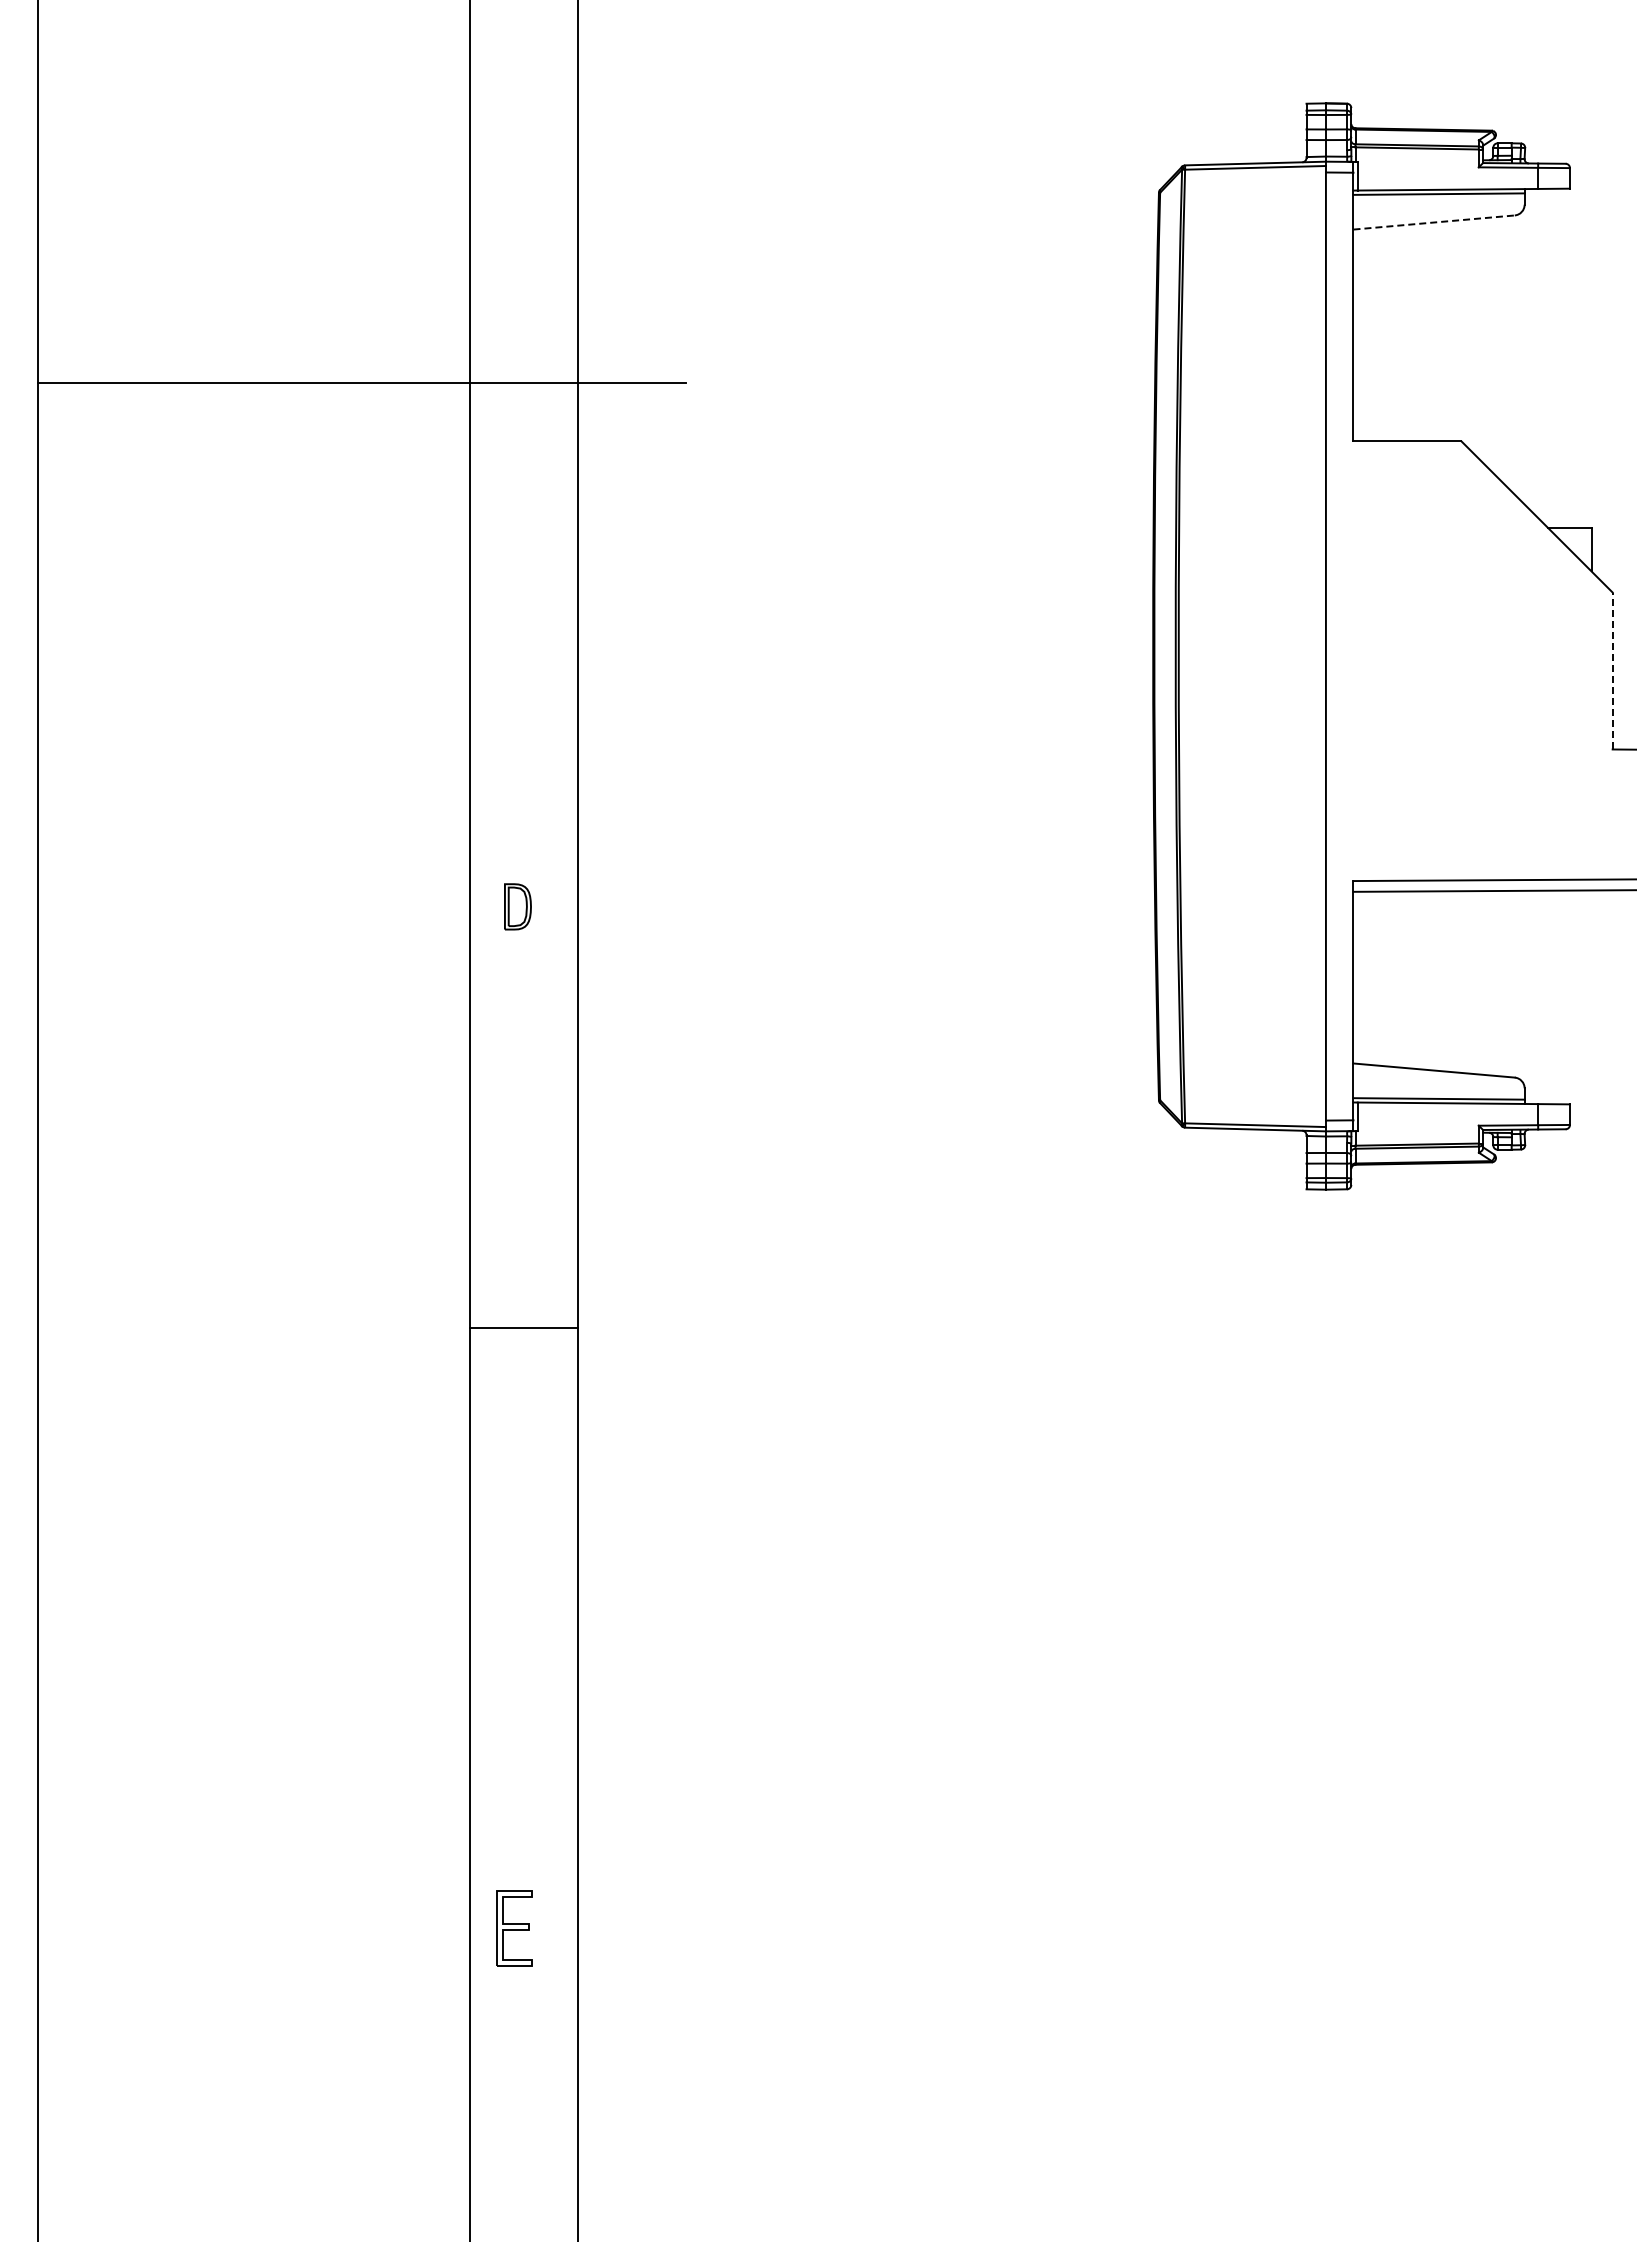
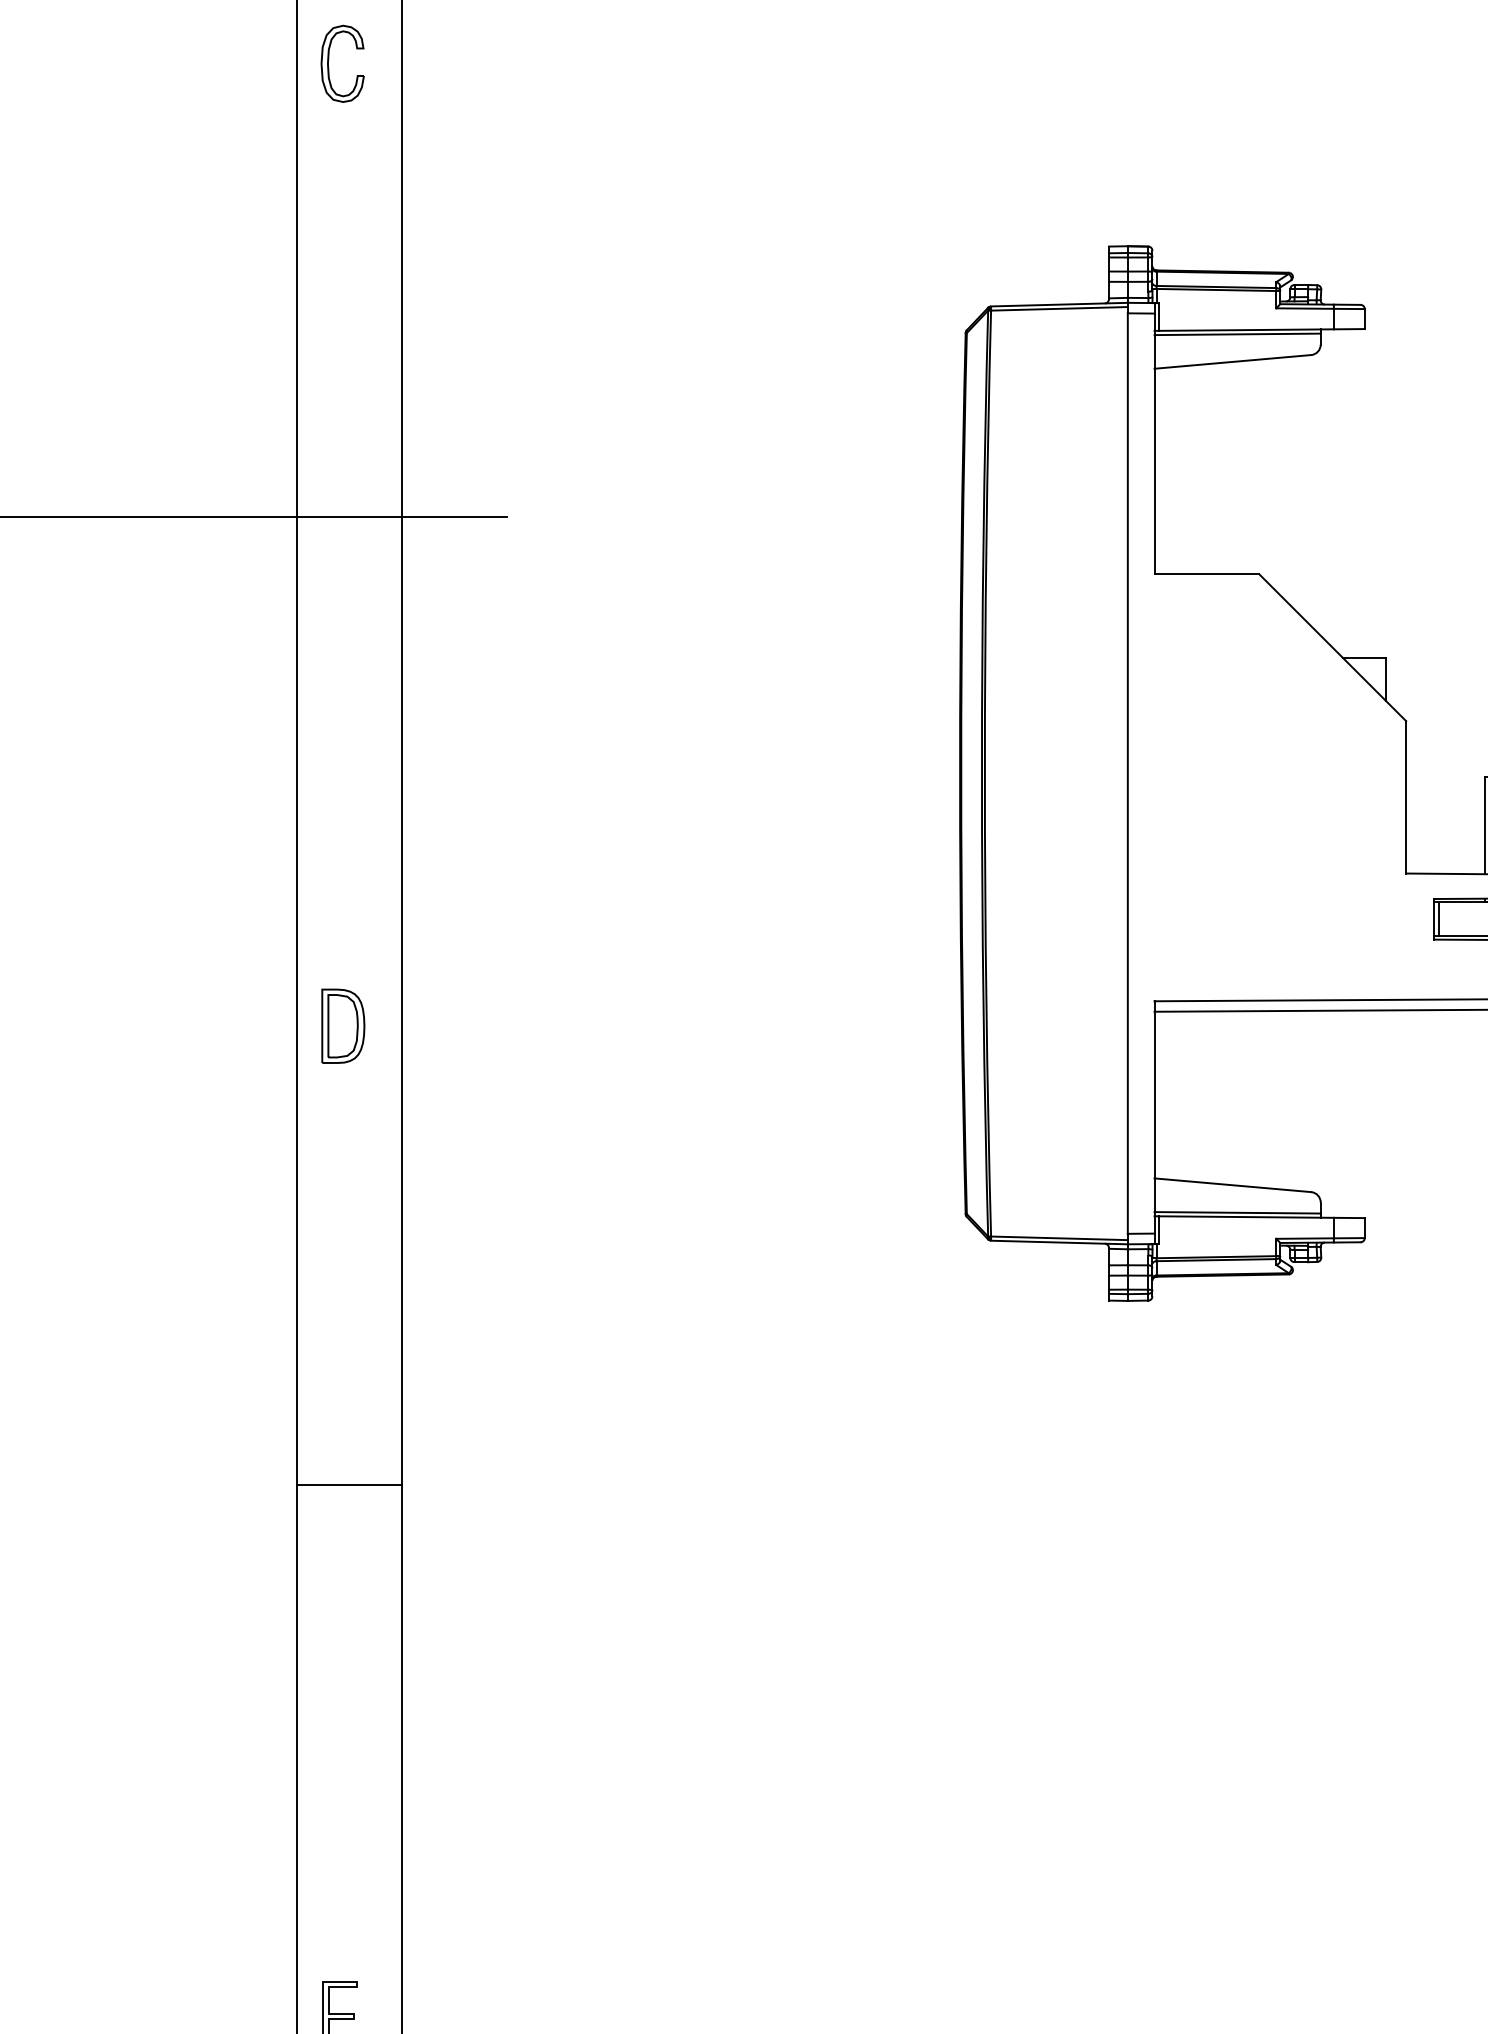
line: (1434, 222) -> (1233, 361), dashed -> solid
line: (1612, 670) -> (1406, 796), dashed -> solid
part: (517, 906) -> (342, 1025), size x1.67
line: (524, 1327) -> (349, 1485), moved

